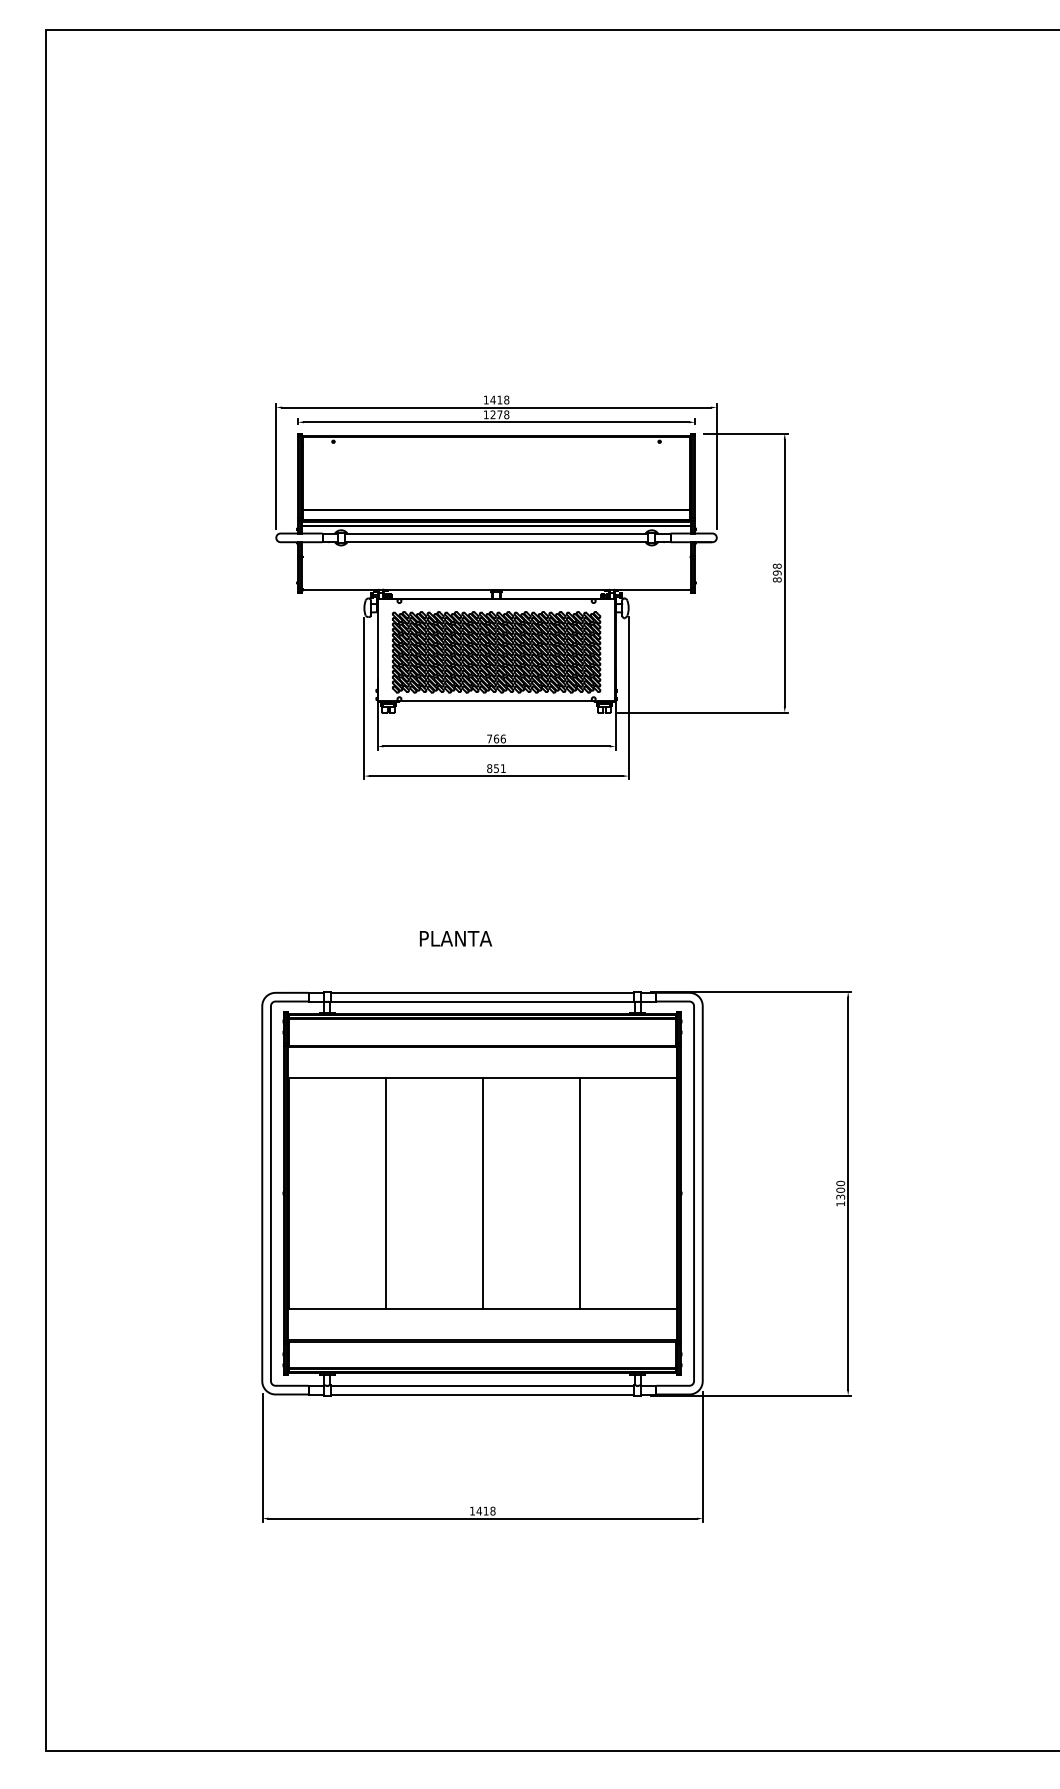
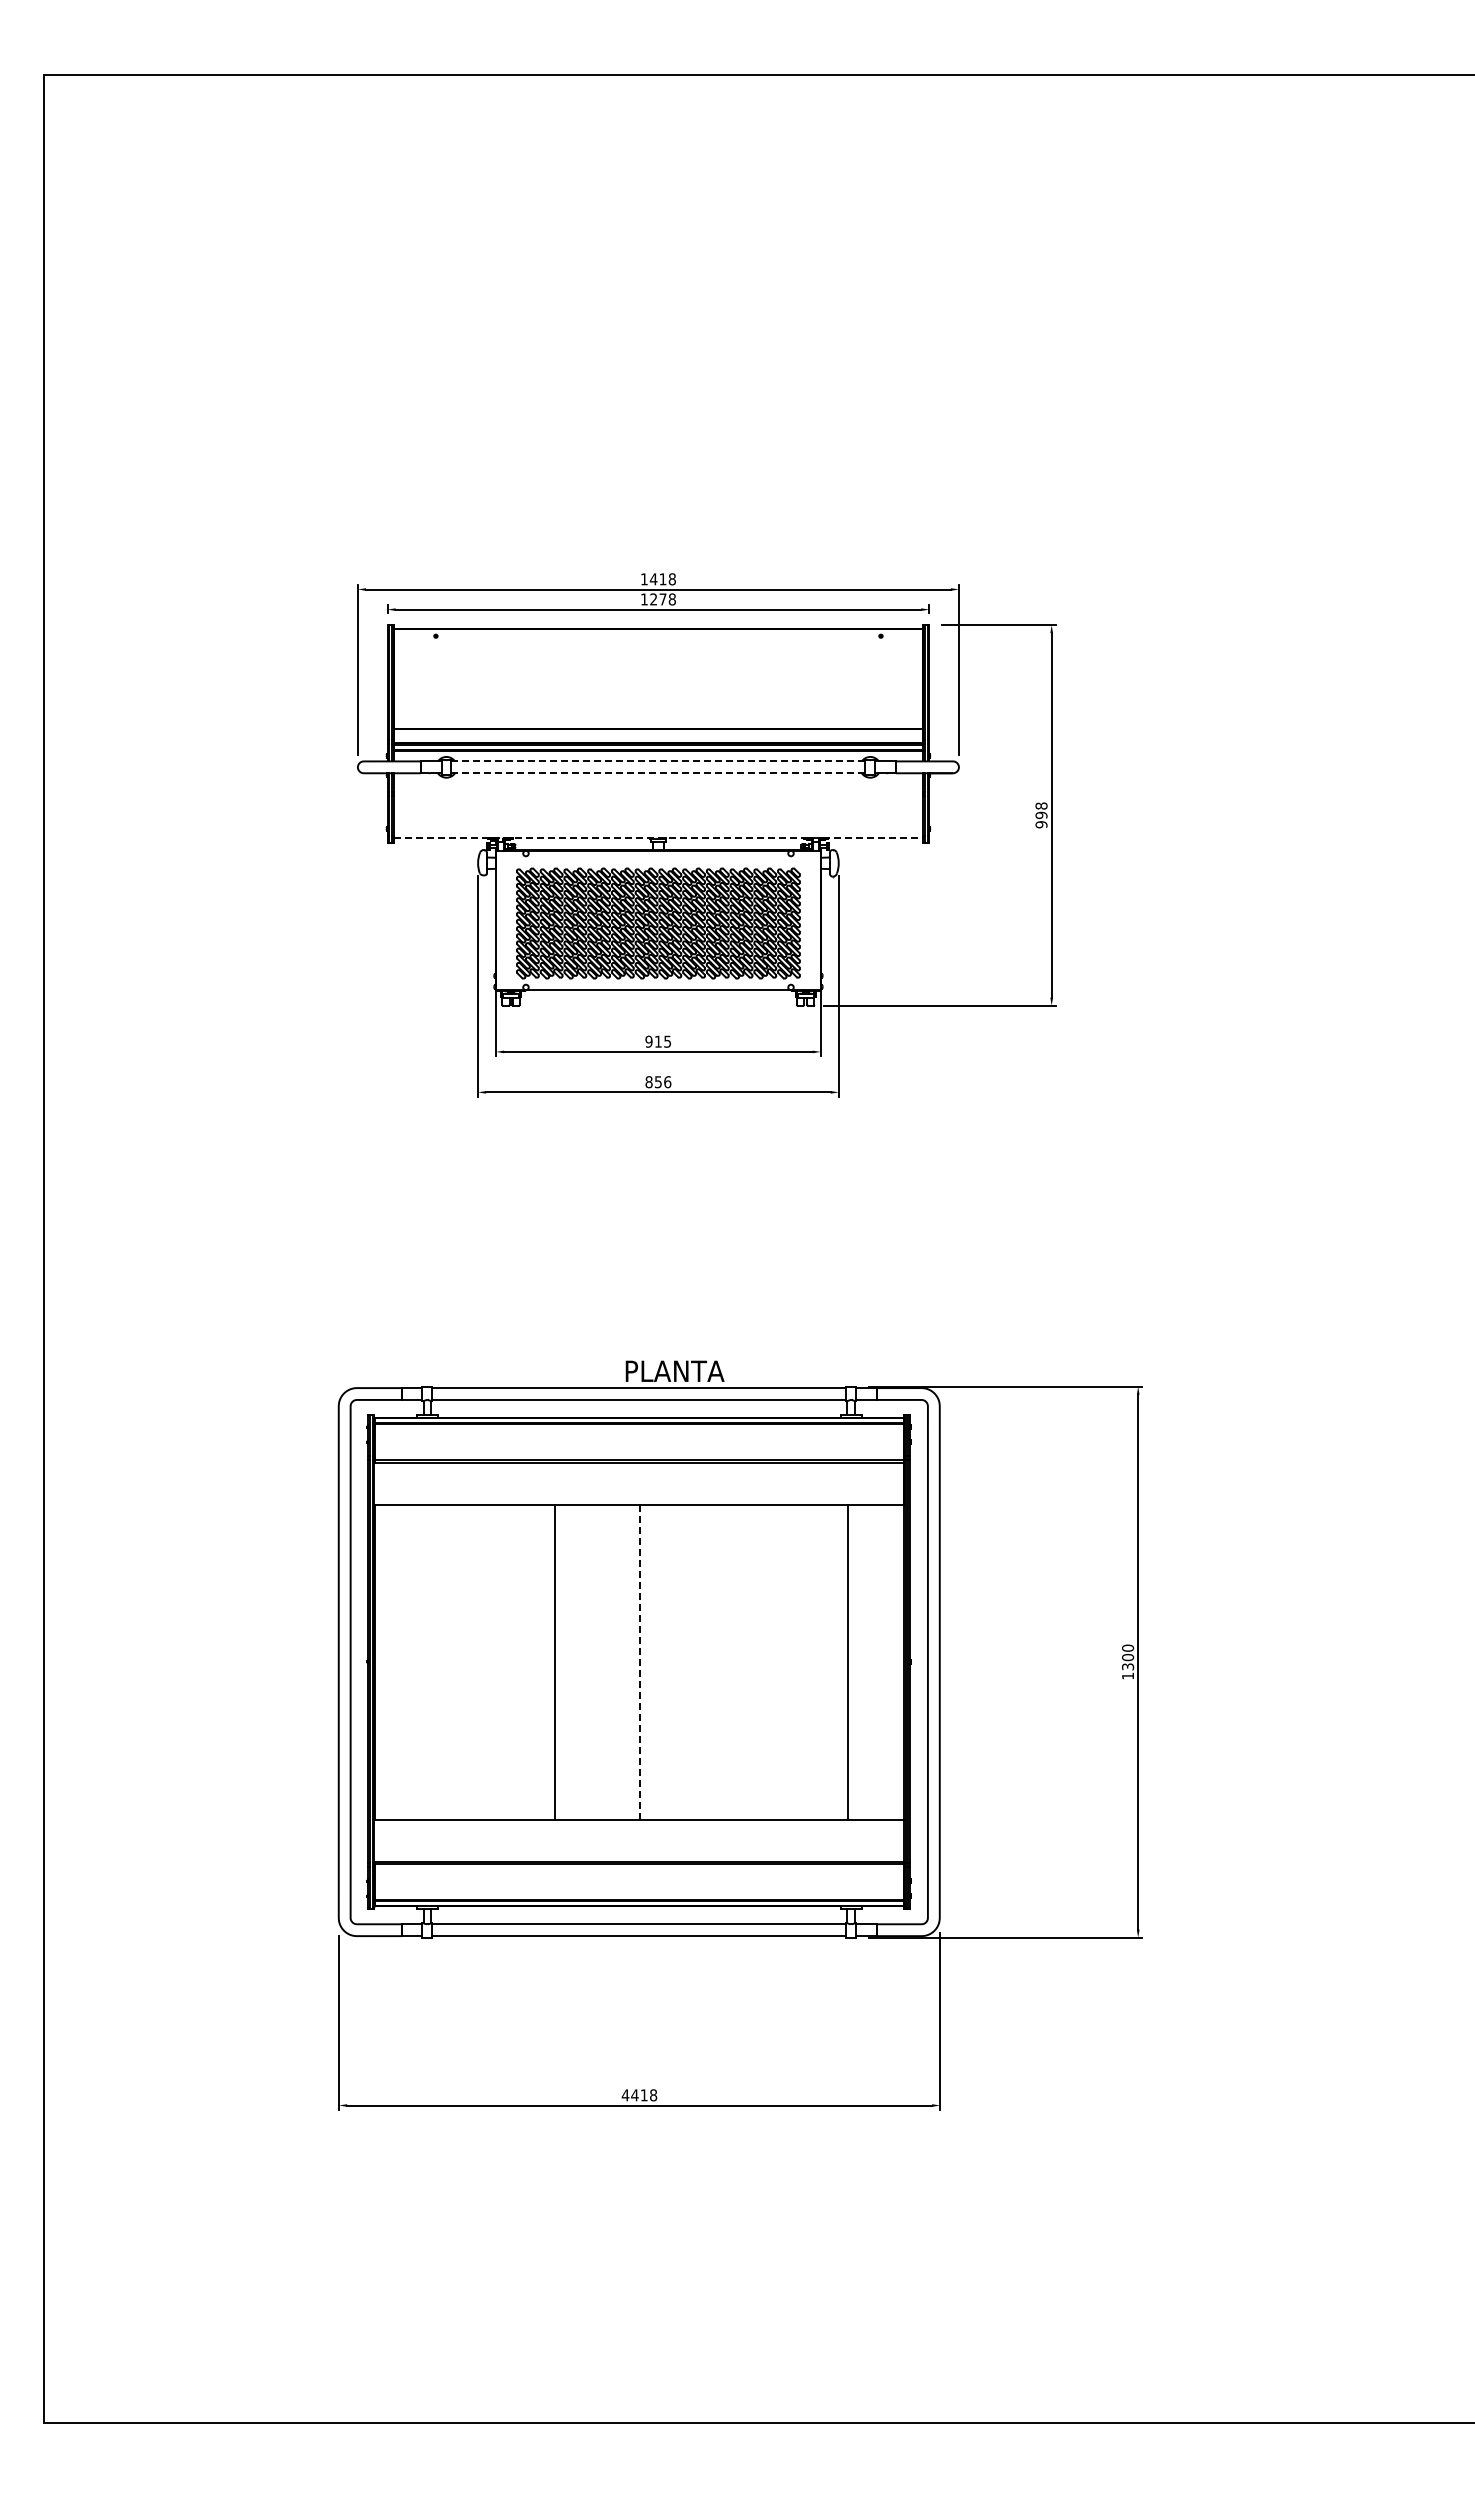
line: (495, 533) -> (657, 761), solid -> dashed
line: (496, 542) -> (658, 773), solid -> dashed
text: (777, 579) -> (1041, 824), 898 -> 998
line: (496, 589) -> (658, 837), solid -> dashed
text: (496, 738) -> (658, 1041), 766 -> 915
text: (503, 768) -> (667, 1082), 851 -> 856
text: (455, 938) -> (674, 1370), moved
line: (385, 1193) -> (555, 1661), moved
line: (482, 1193) -> (639, 1662), solid -> dashed
line: (579, 1193) -> (847, 1661), moved
text: (472, 1511) -> (625, 2095), 1418 -> 4418

